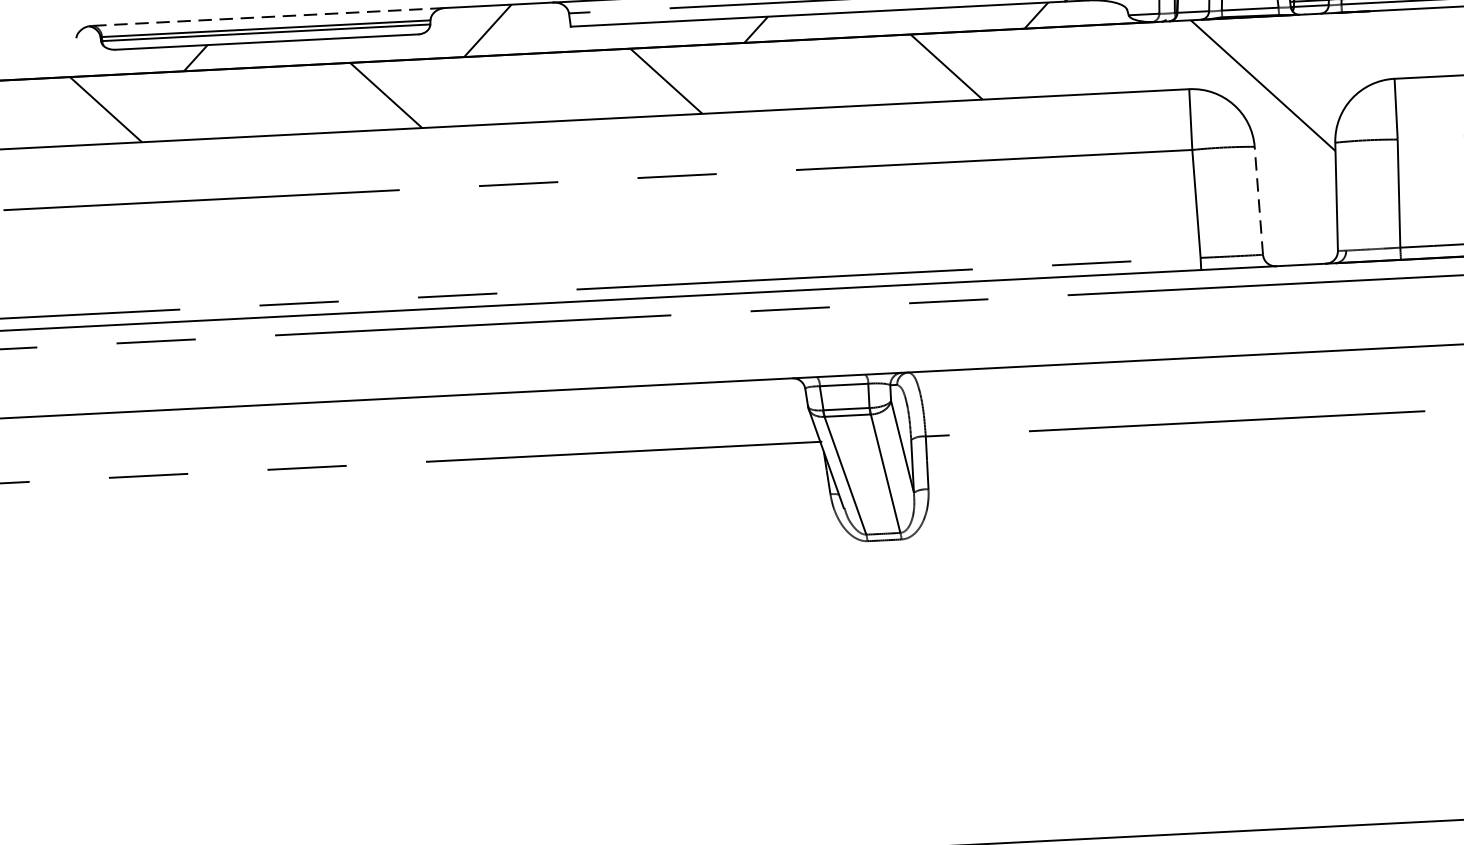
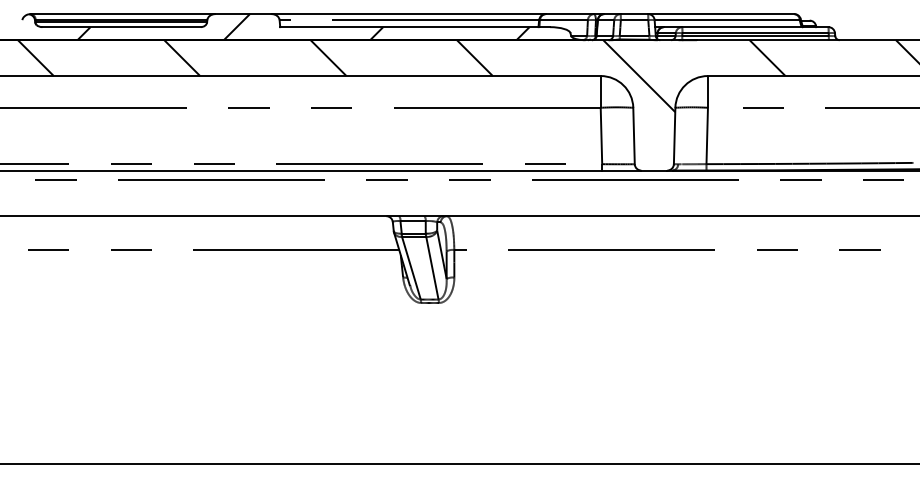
line: (269, 17) -> (123, 14), dashed -> solid
line: (1259, 199) -> (634, 135), dashed -> solid

